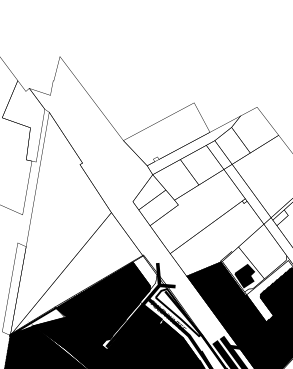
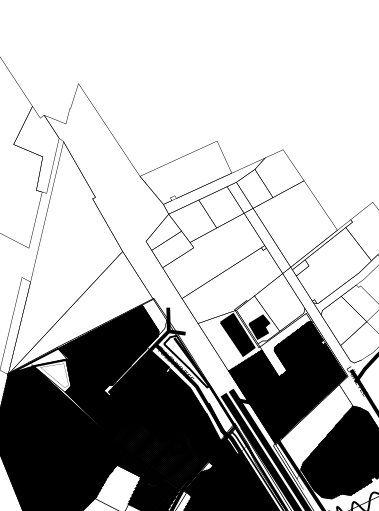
hatch: (217, 290) -> (229, 340), removed
hatch: (52, 334) -> (52, 376), removed

